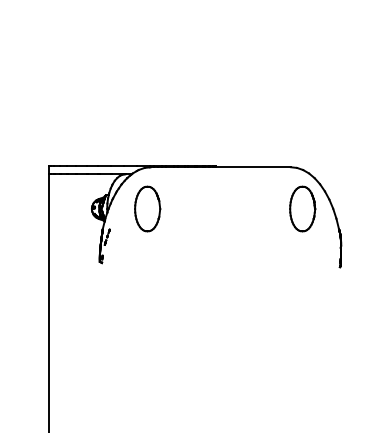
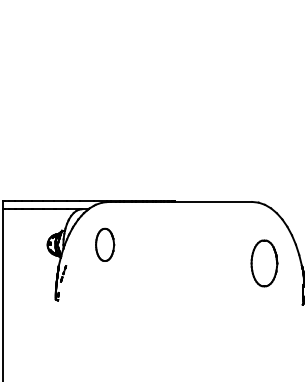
part: (147, 208) -> (104, 244), size x0.7
part: (302, 208) -> (264, 262), moved

